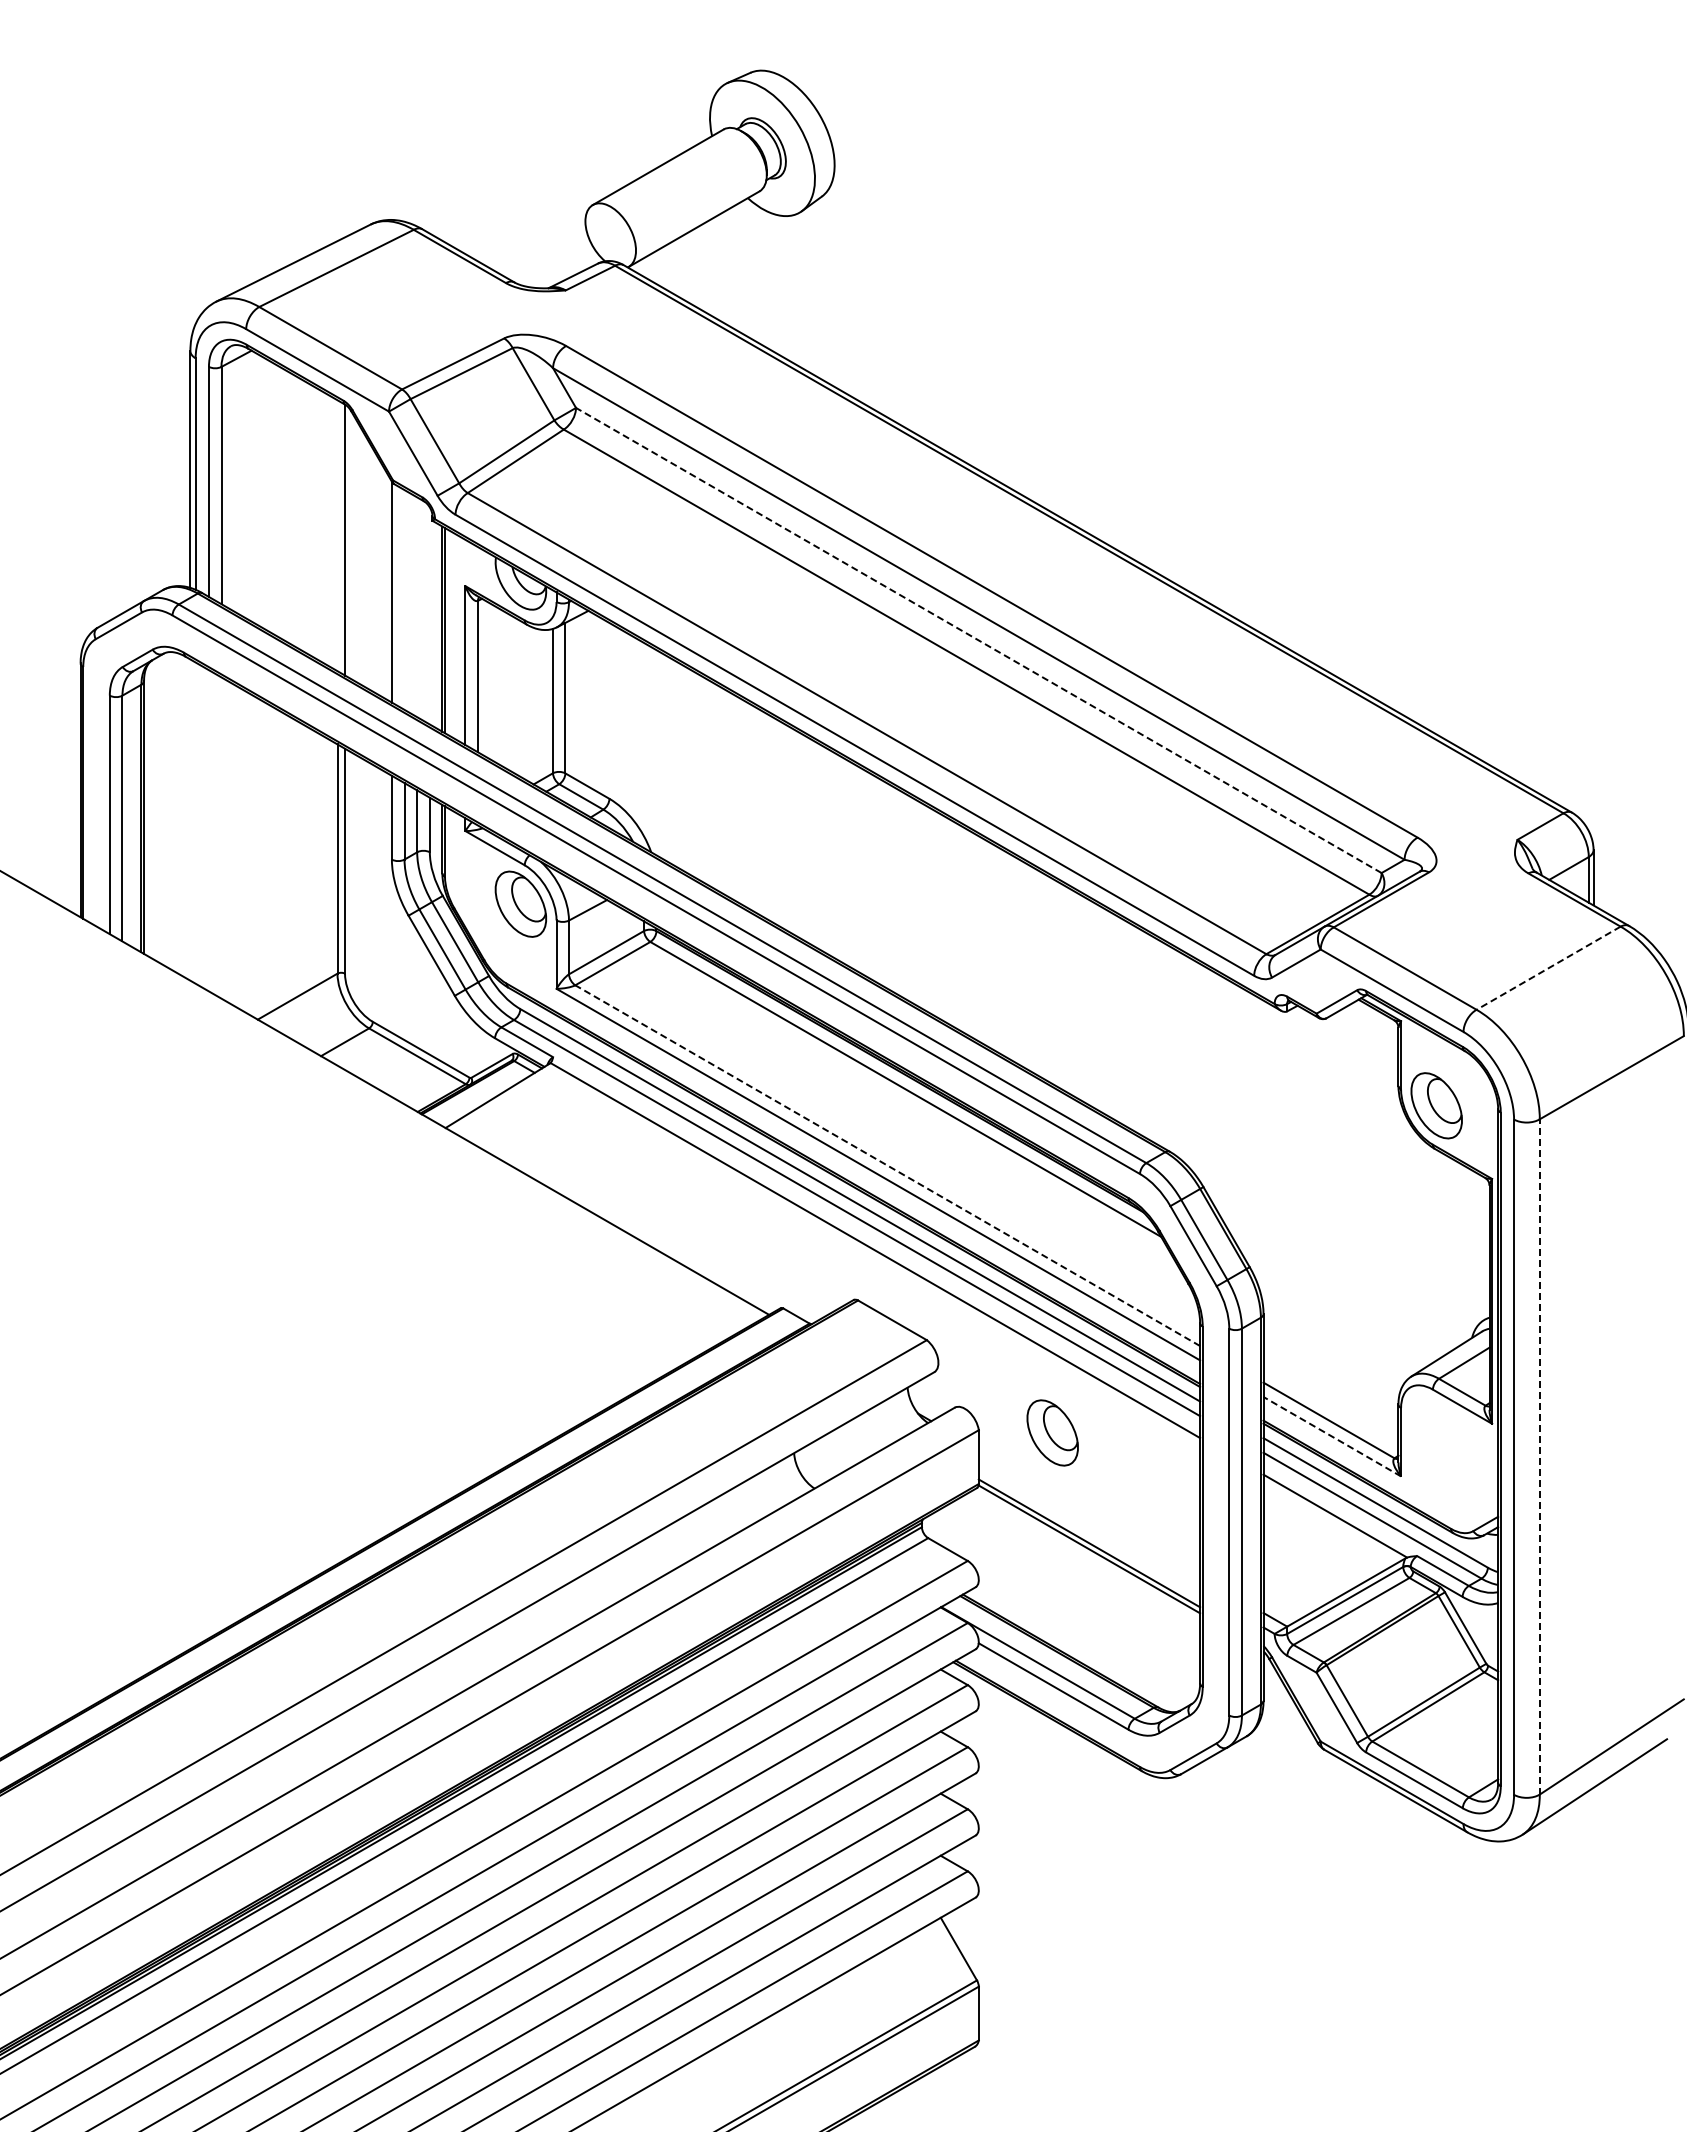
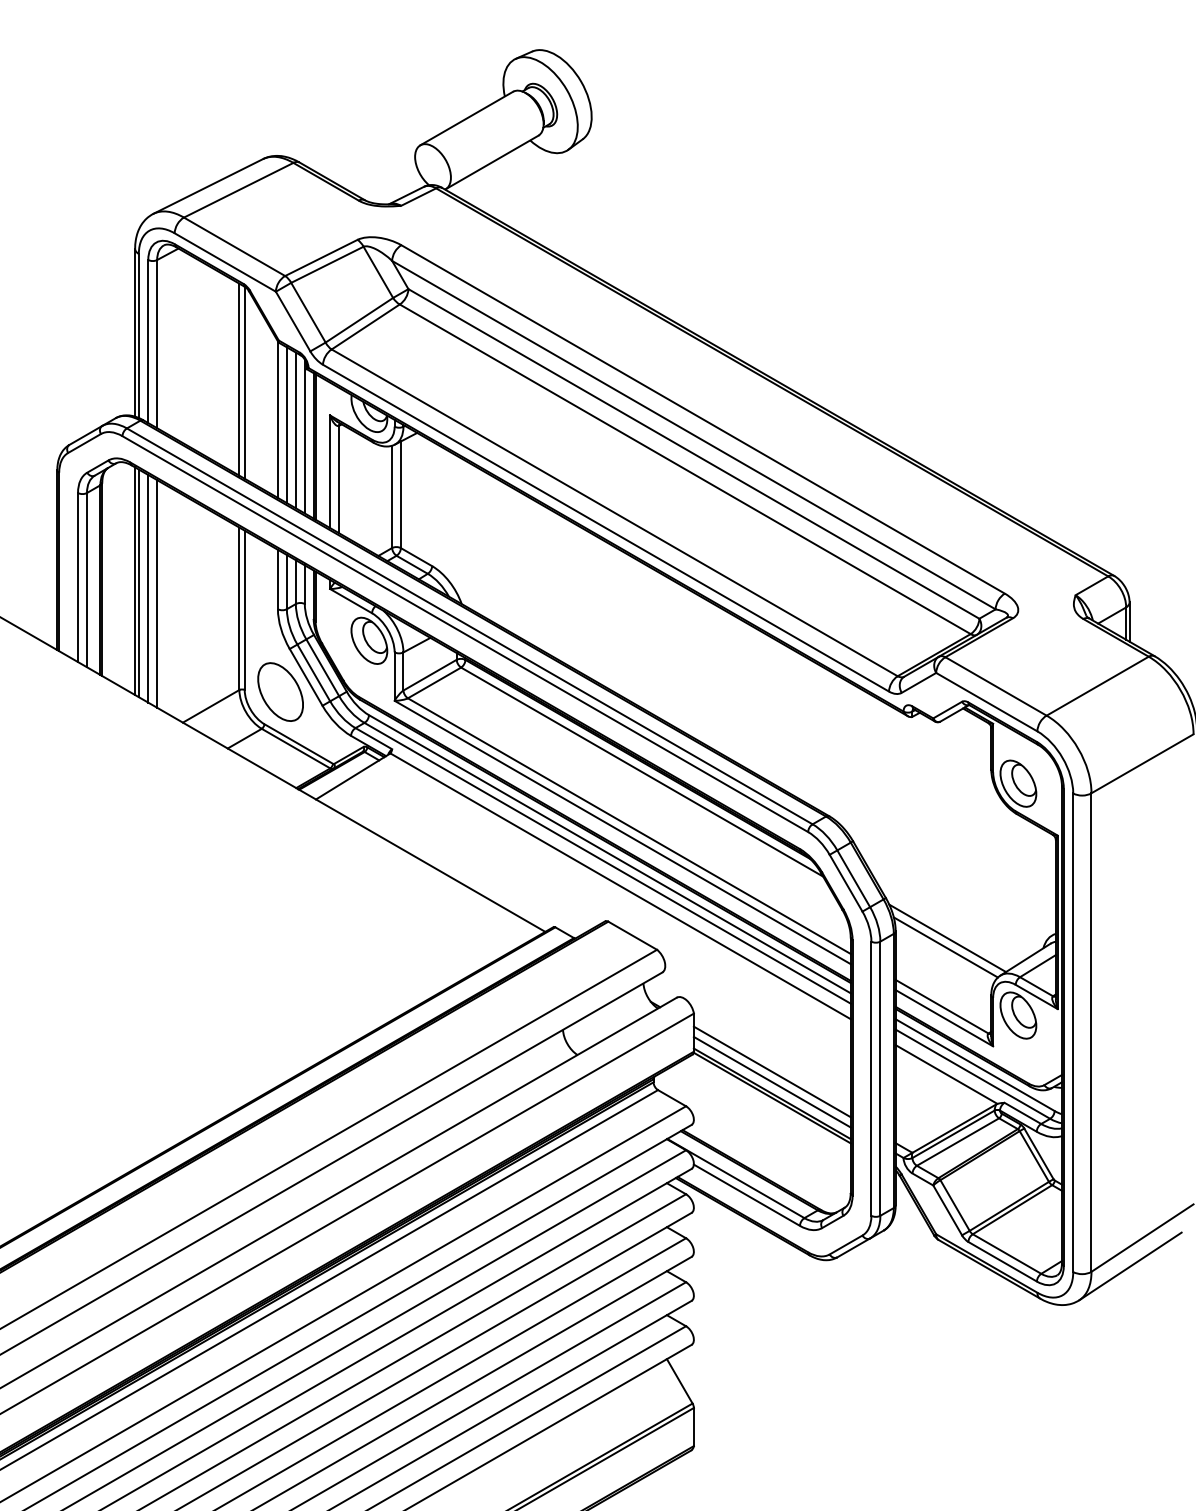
line: (337, 535) -> (239, 379), added
line: (404, 599) -> (286, 424), added
line: (417, 607) -> (296, 430), added
line: (429, 615) -> (304, 436), added
line: (978, 640) -> (693, 453), dashed -> solid
line: (190, 819) -> (135, 580), added
line: (195, 822) -> (138, 582), added
line: (208, 830) -> (147, 588), added
line: (221, 837) -> (157, 593), added
line: (1548, 968) -> (1097, 686), dashed -> solid
part: (395, 976) -> (280, 692), added
line: (887, 1165) -> (629, 826), dashed -> solid
line: (1336, 1323) -> (947, 937), added
line: (1333, 1336) -> (945, 947), added
part: (1052, 1432) -> (1018, 1015), moved
line: (1331, 1436) -> (943, 1018), dashed -> solid
line: (1539, 1456) -> (1091, 1032), dashed -> solid
line: (1089, 1512) -> (772, 1071), added
line: (1089, 1526) -> (772, 1081), added

